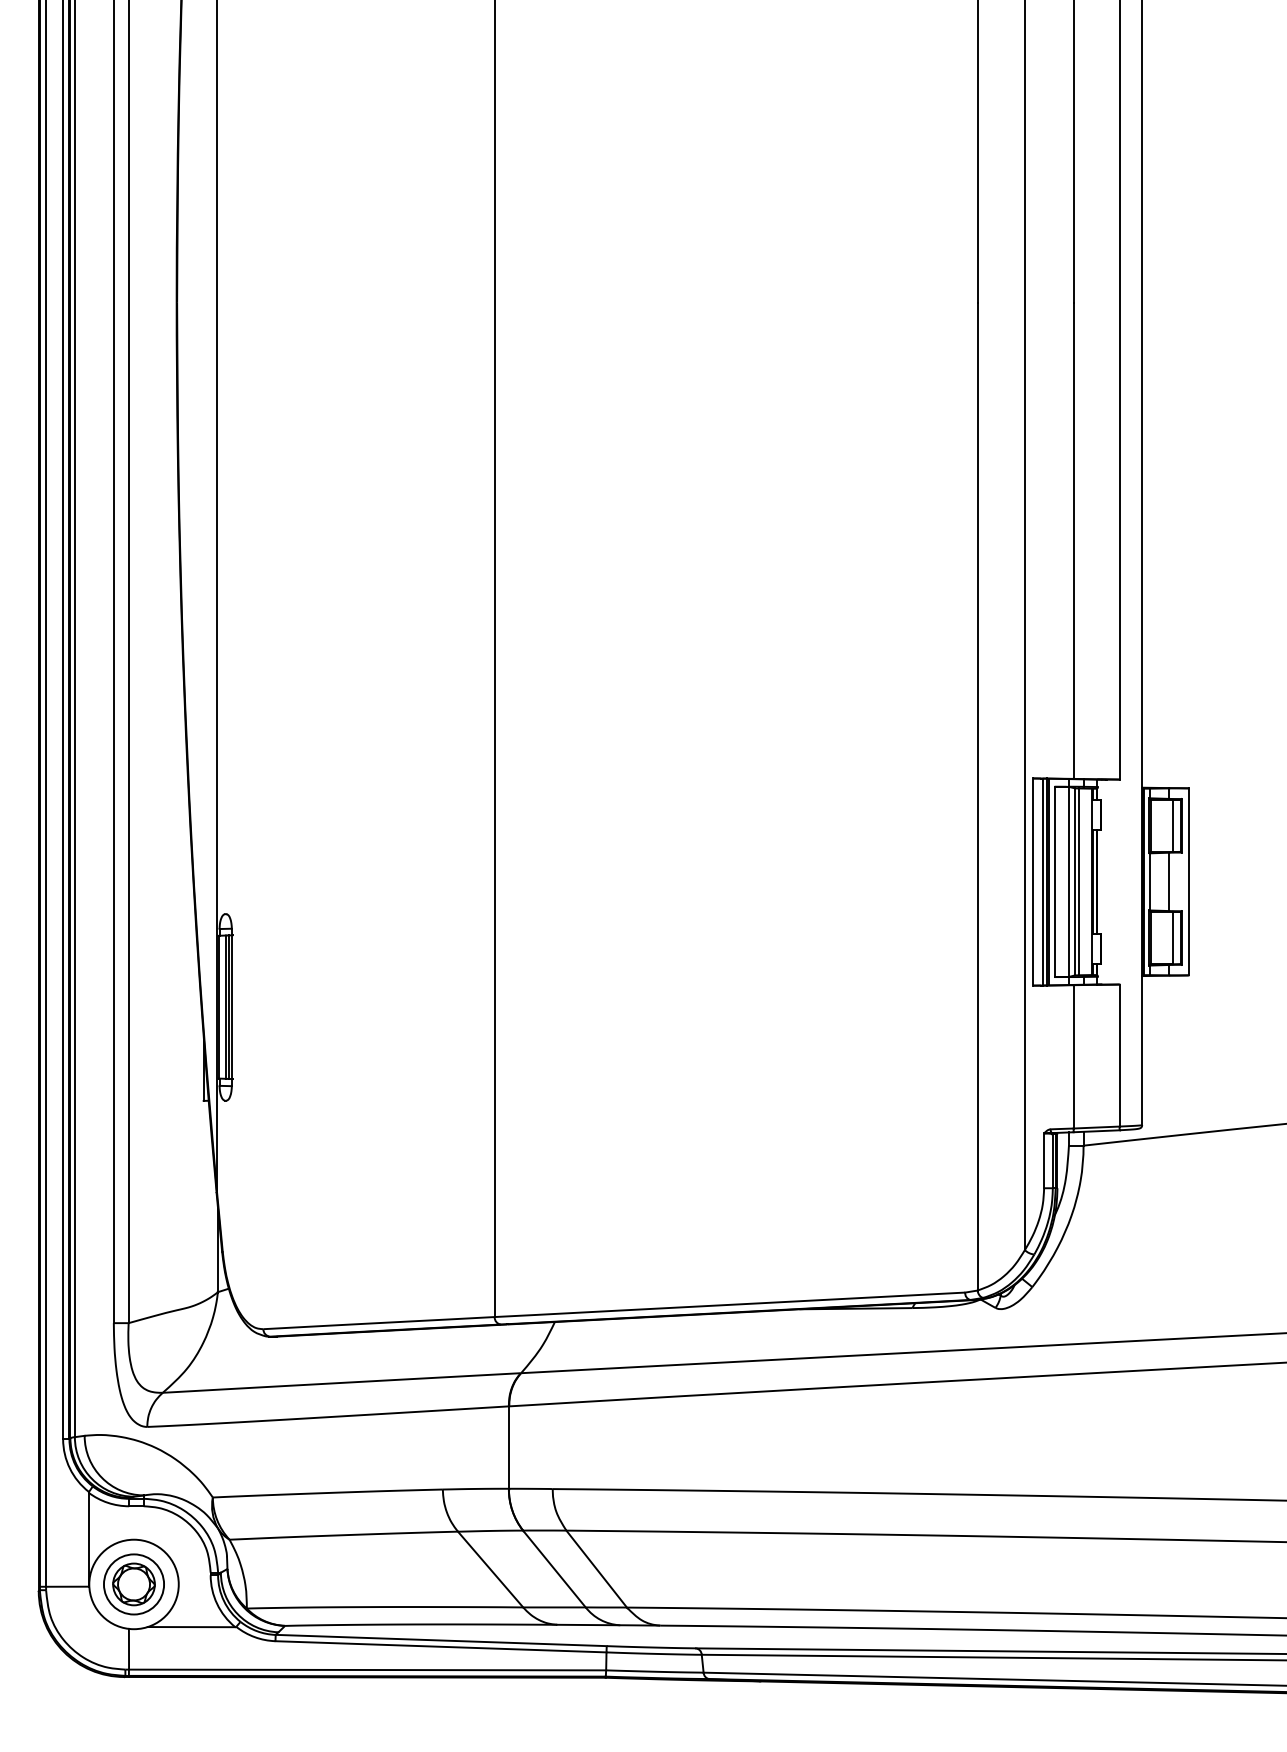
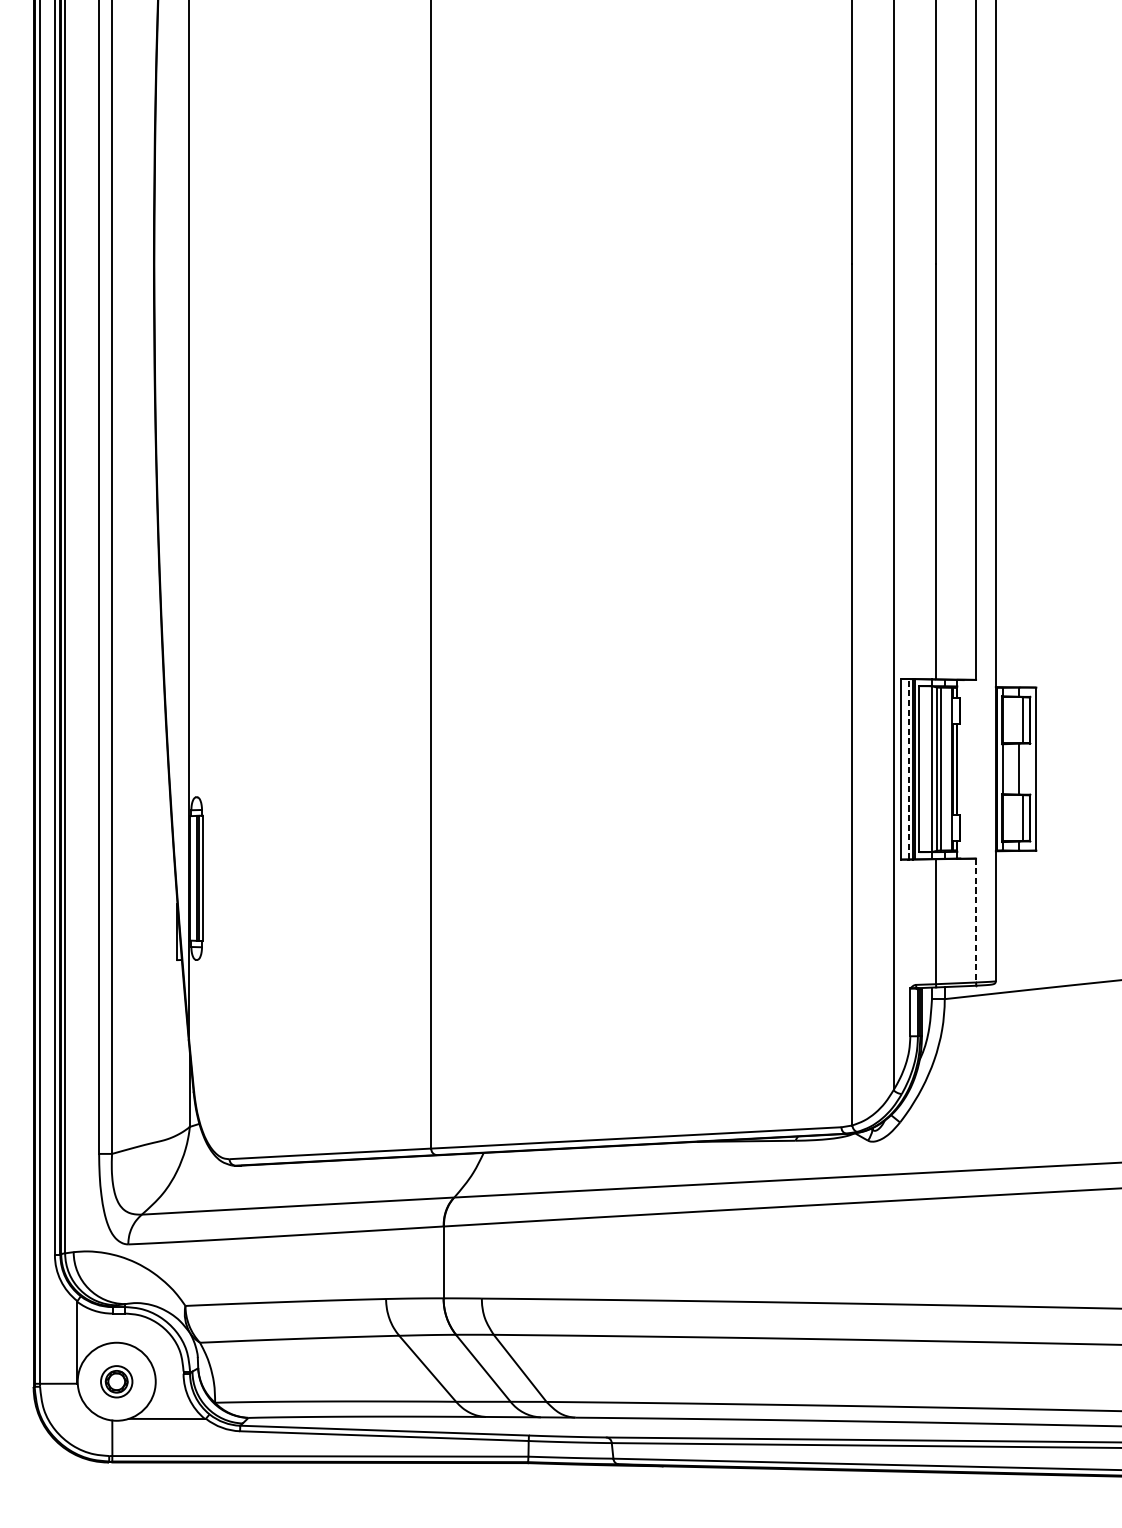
line: (1042, 882) -> (908, 769), solid -> dashed
line: (1119, 1056) -> (976, 921), solid -> dashed
part: (133, 1584) -> (116, 1381), size x0.6

